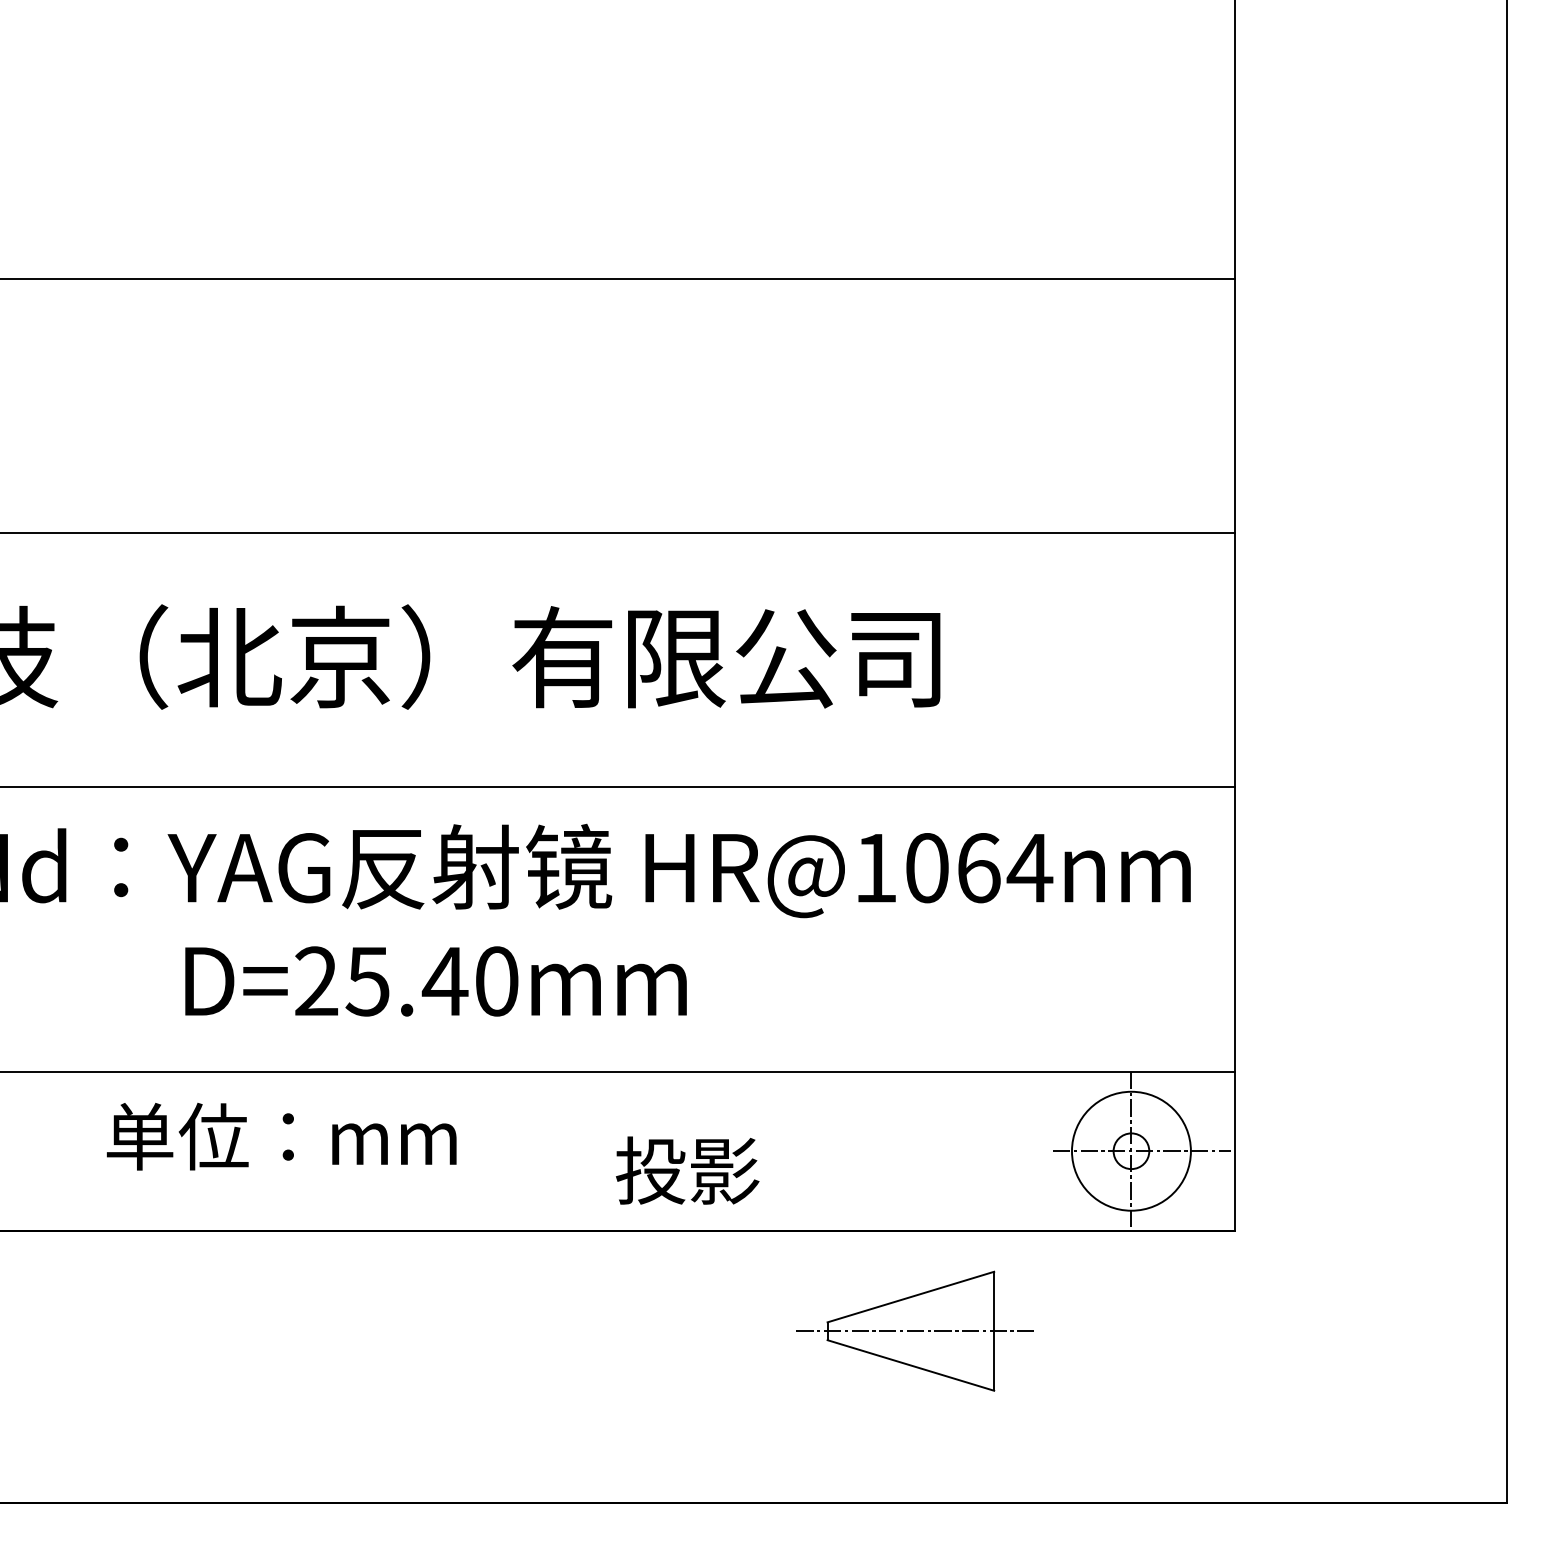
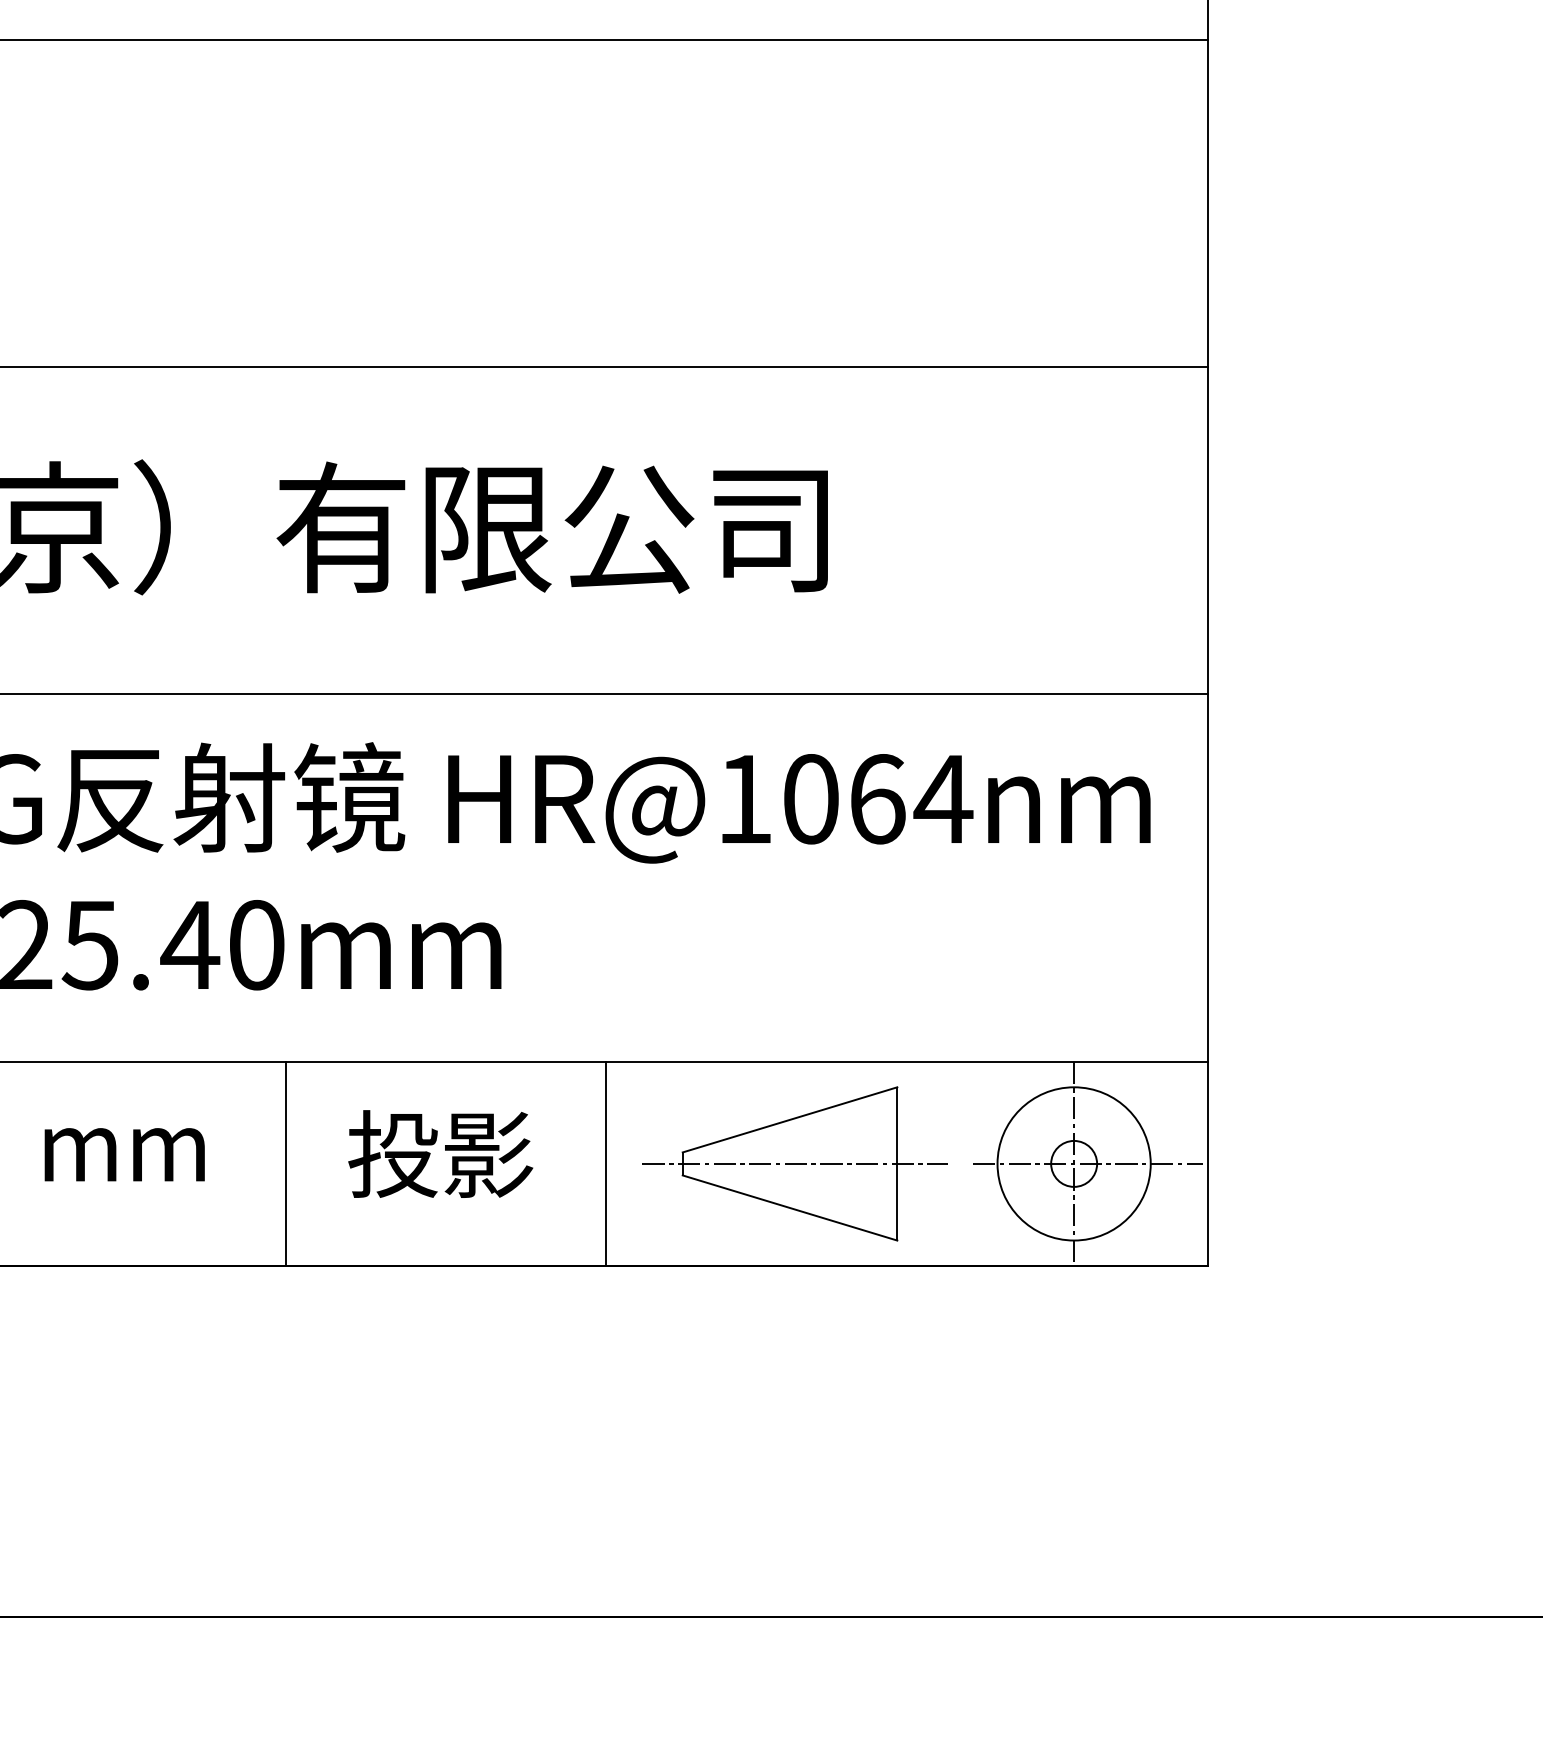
line: (519, 1150) -> (285, 1162), added
line: (768, 1150) -> (606, 1162), added
text: (687, 1170) -> (440, 1153), moved
part: (914, 1330) -> (794, 1162), moved

